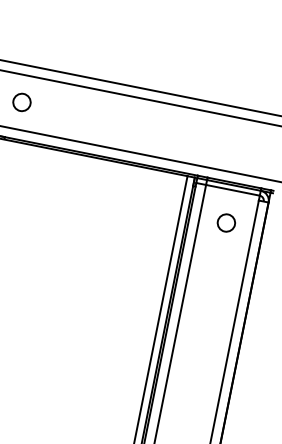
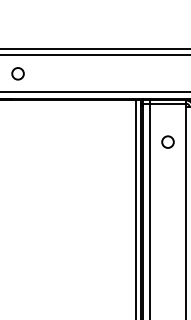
circle: (225, 221) -> (167, 141), moved

